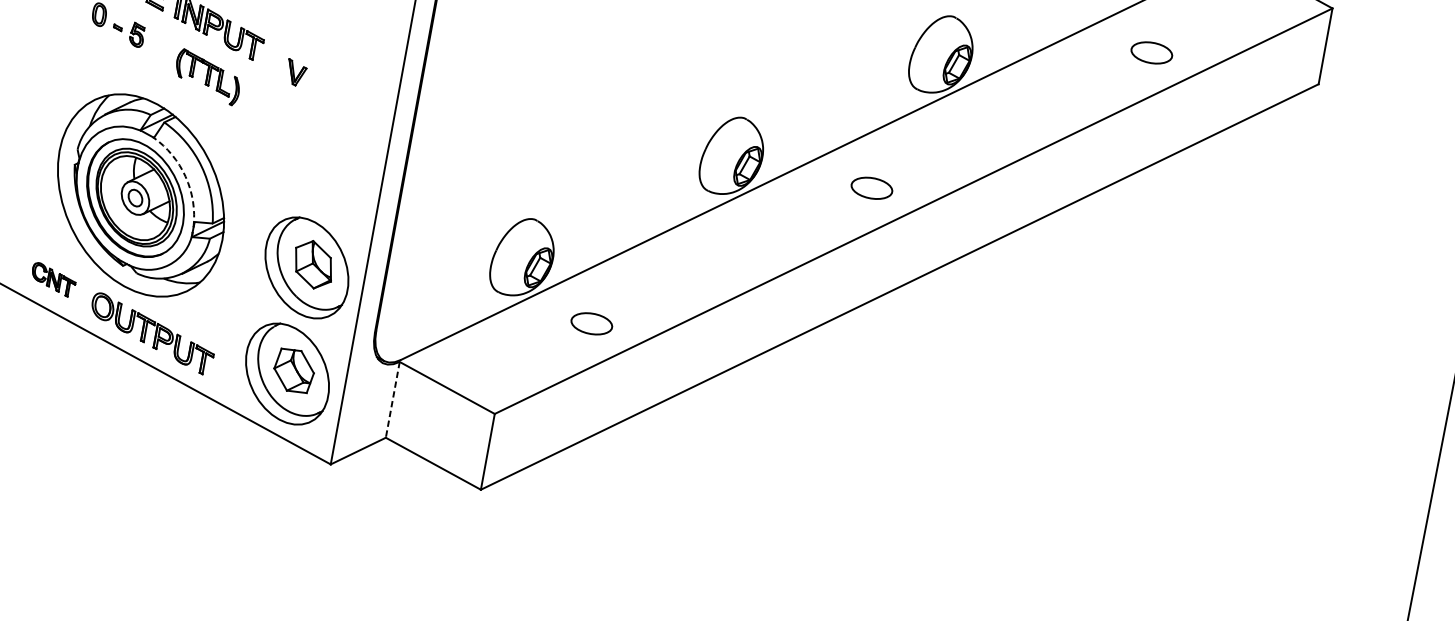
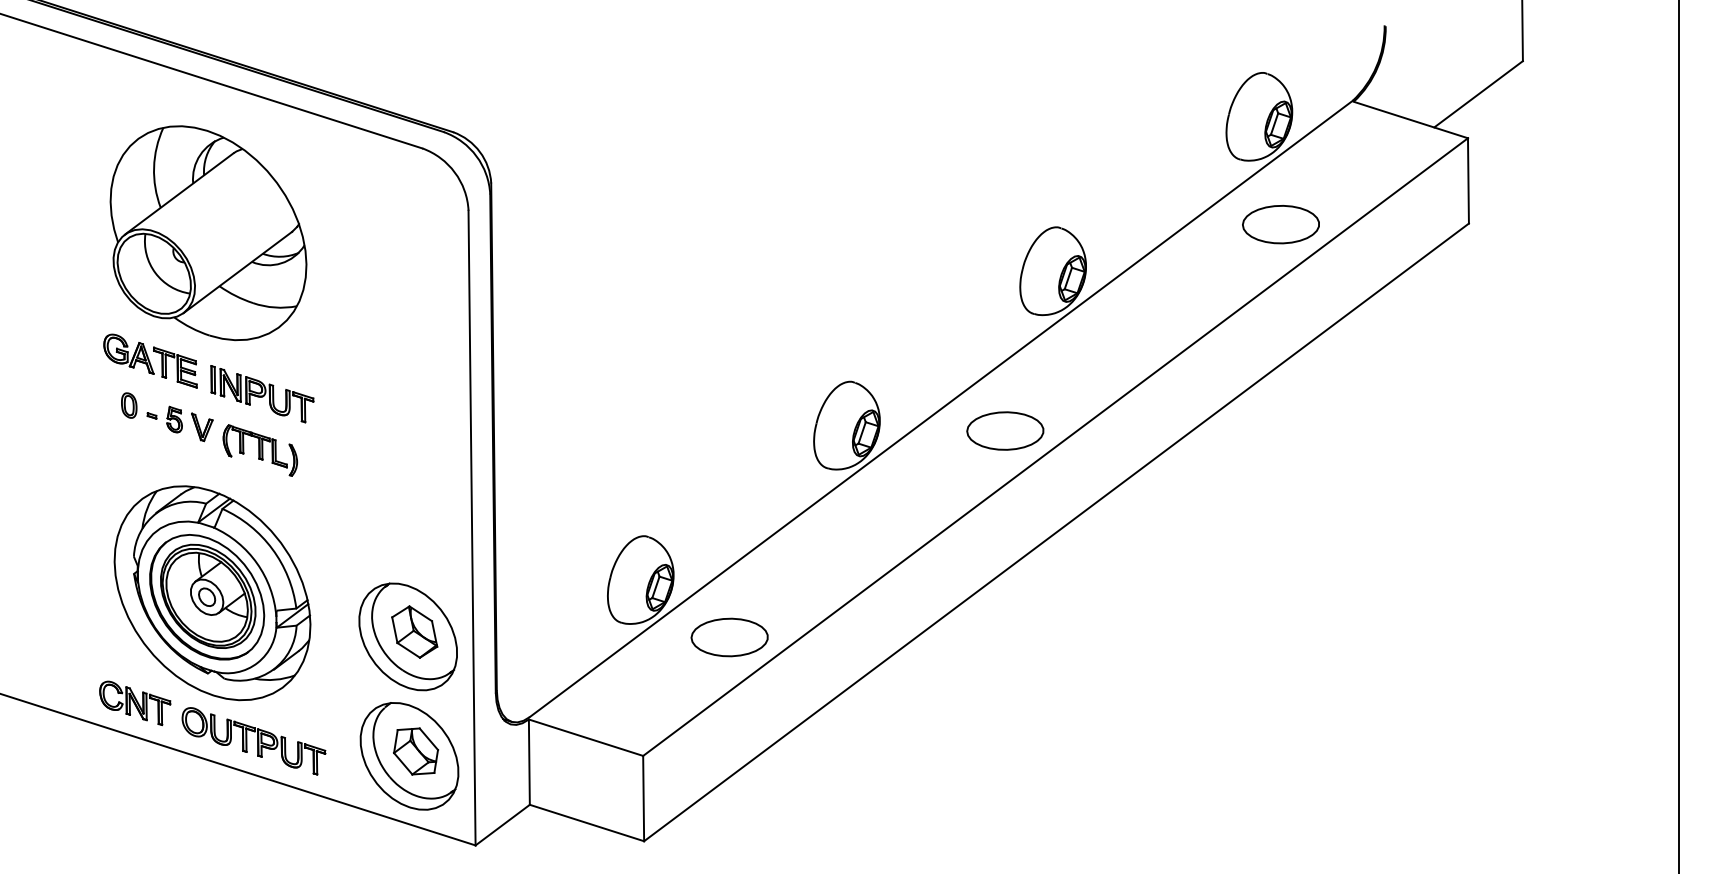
part: (1151, 52) -> (1280, 224), size x1.67
part: (296, 73) -> (202, 427), moved
arc: (185, 176) -> (257, 563), dashed -> solid
part: (872, 187) -> (1005, 430), size x1.67
part: (53, 279) -> (135, 703), size x1.43
part: (591, 323) -> (729, 637), size x1.67
line: (392, 400) -> (529, 762), dashed -> solid

